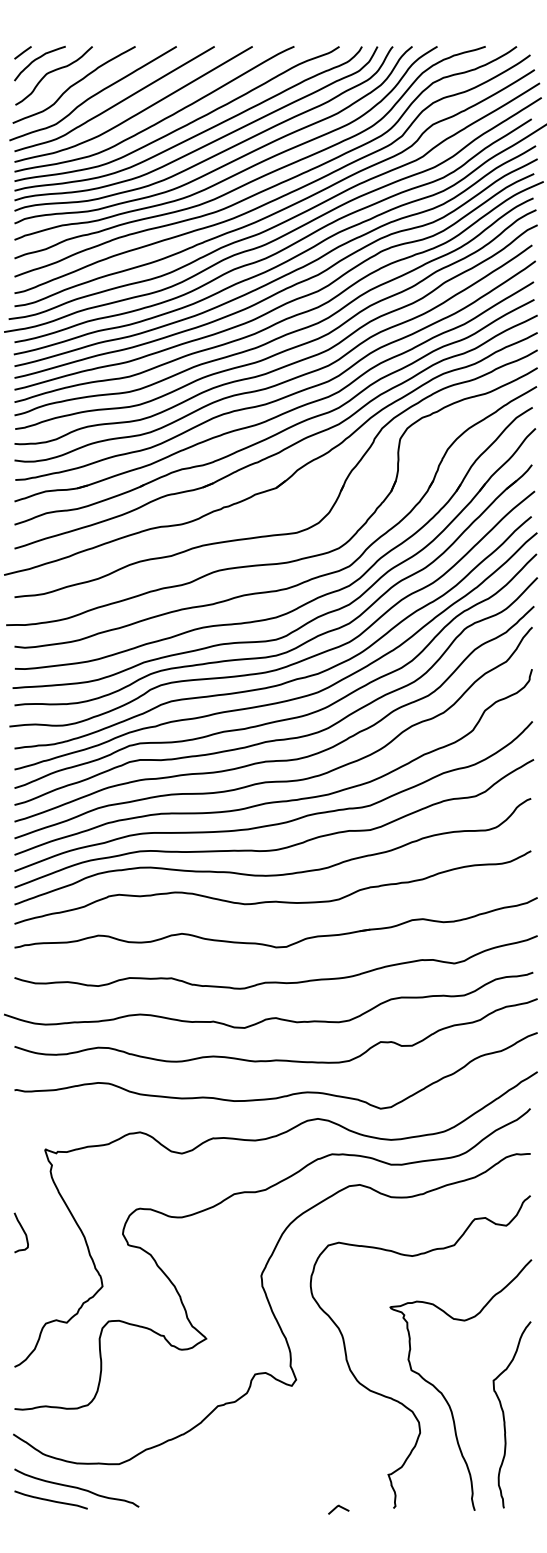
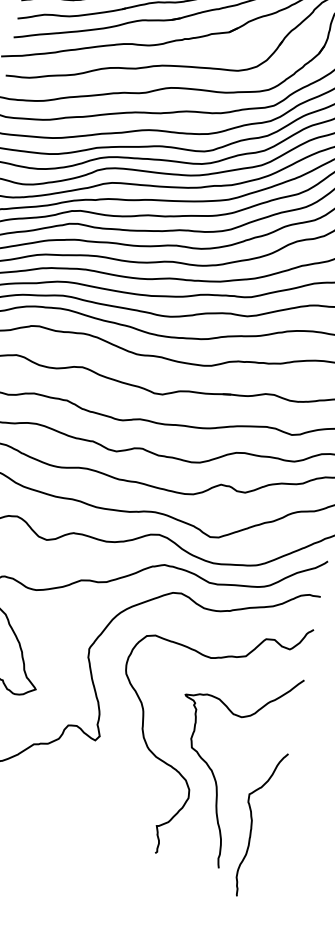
curve: (504, 1414) -> (252, 822), moved
line: (337, 1507) -> (111, 843), removed

